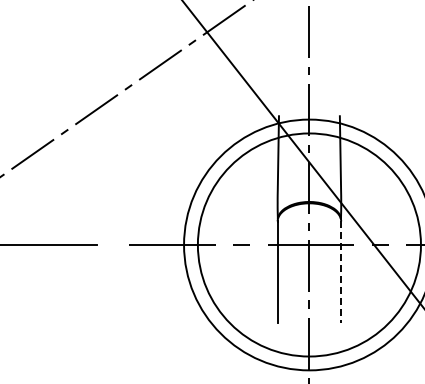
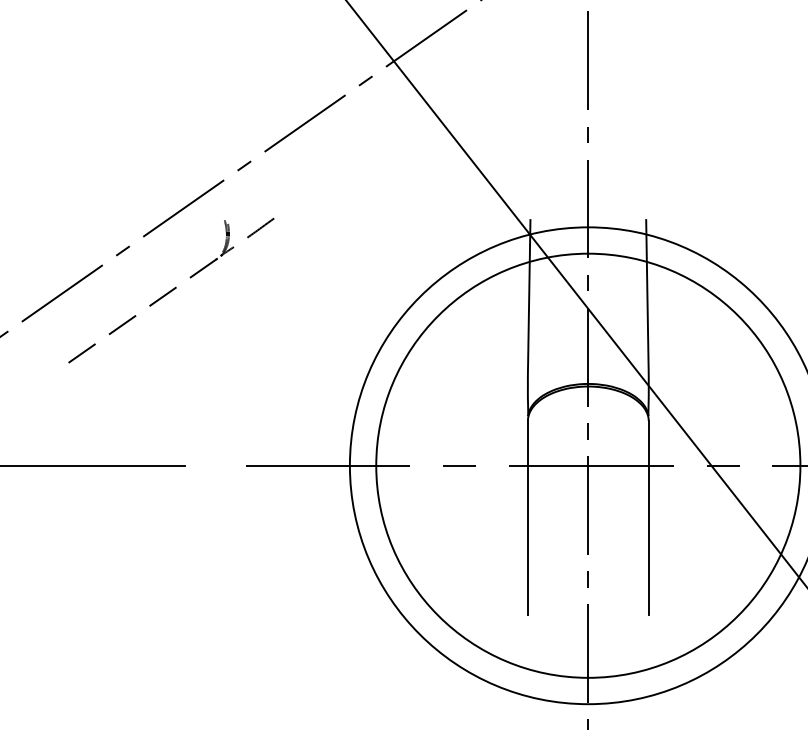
part: (89, 152) -> (170, 289), added
line: (341, 272) -> (649, 518), dashed -> solid

